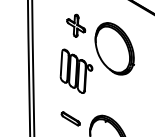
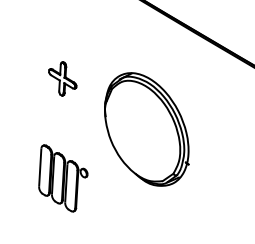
part: (76, 25) -> (63, 78), size x0.7
part: (76, 70) -> (63, 176), size x0.7

